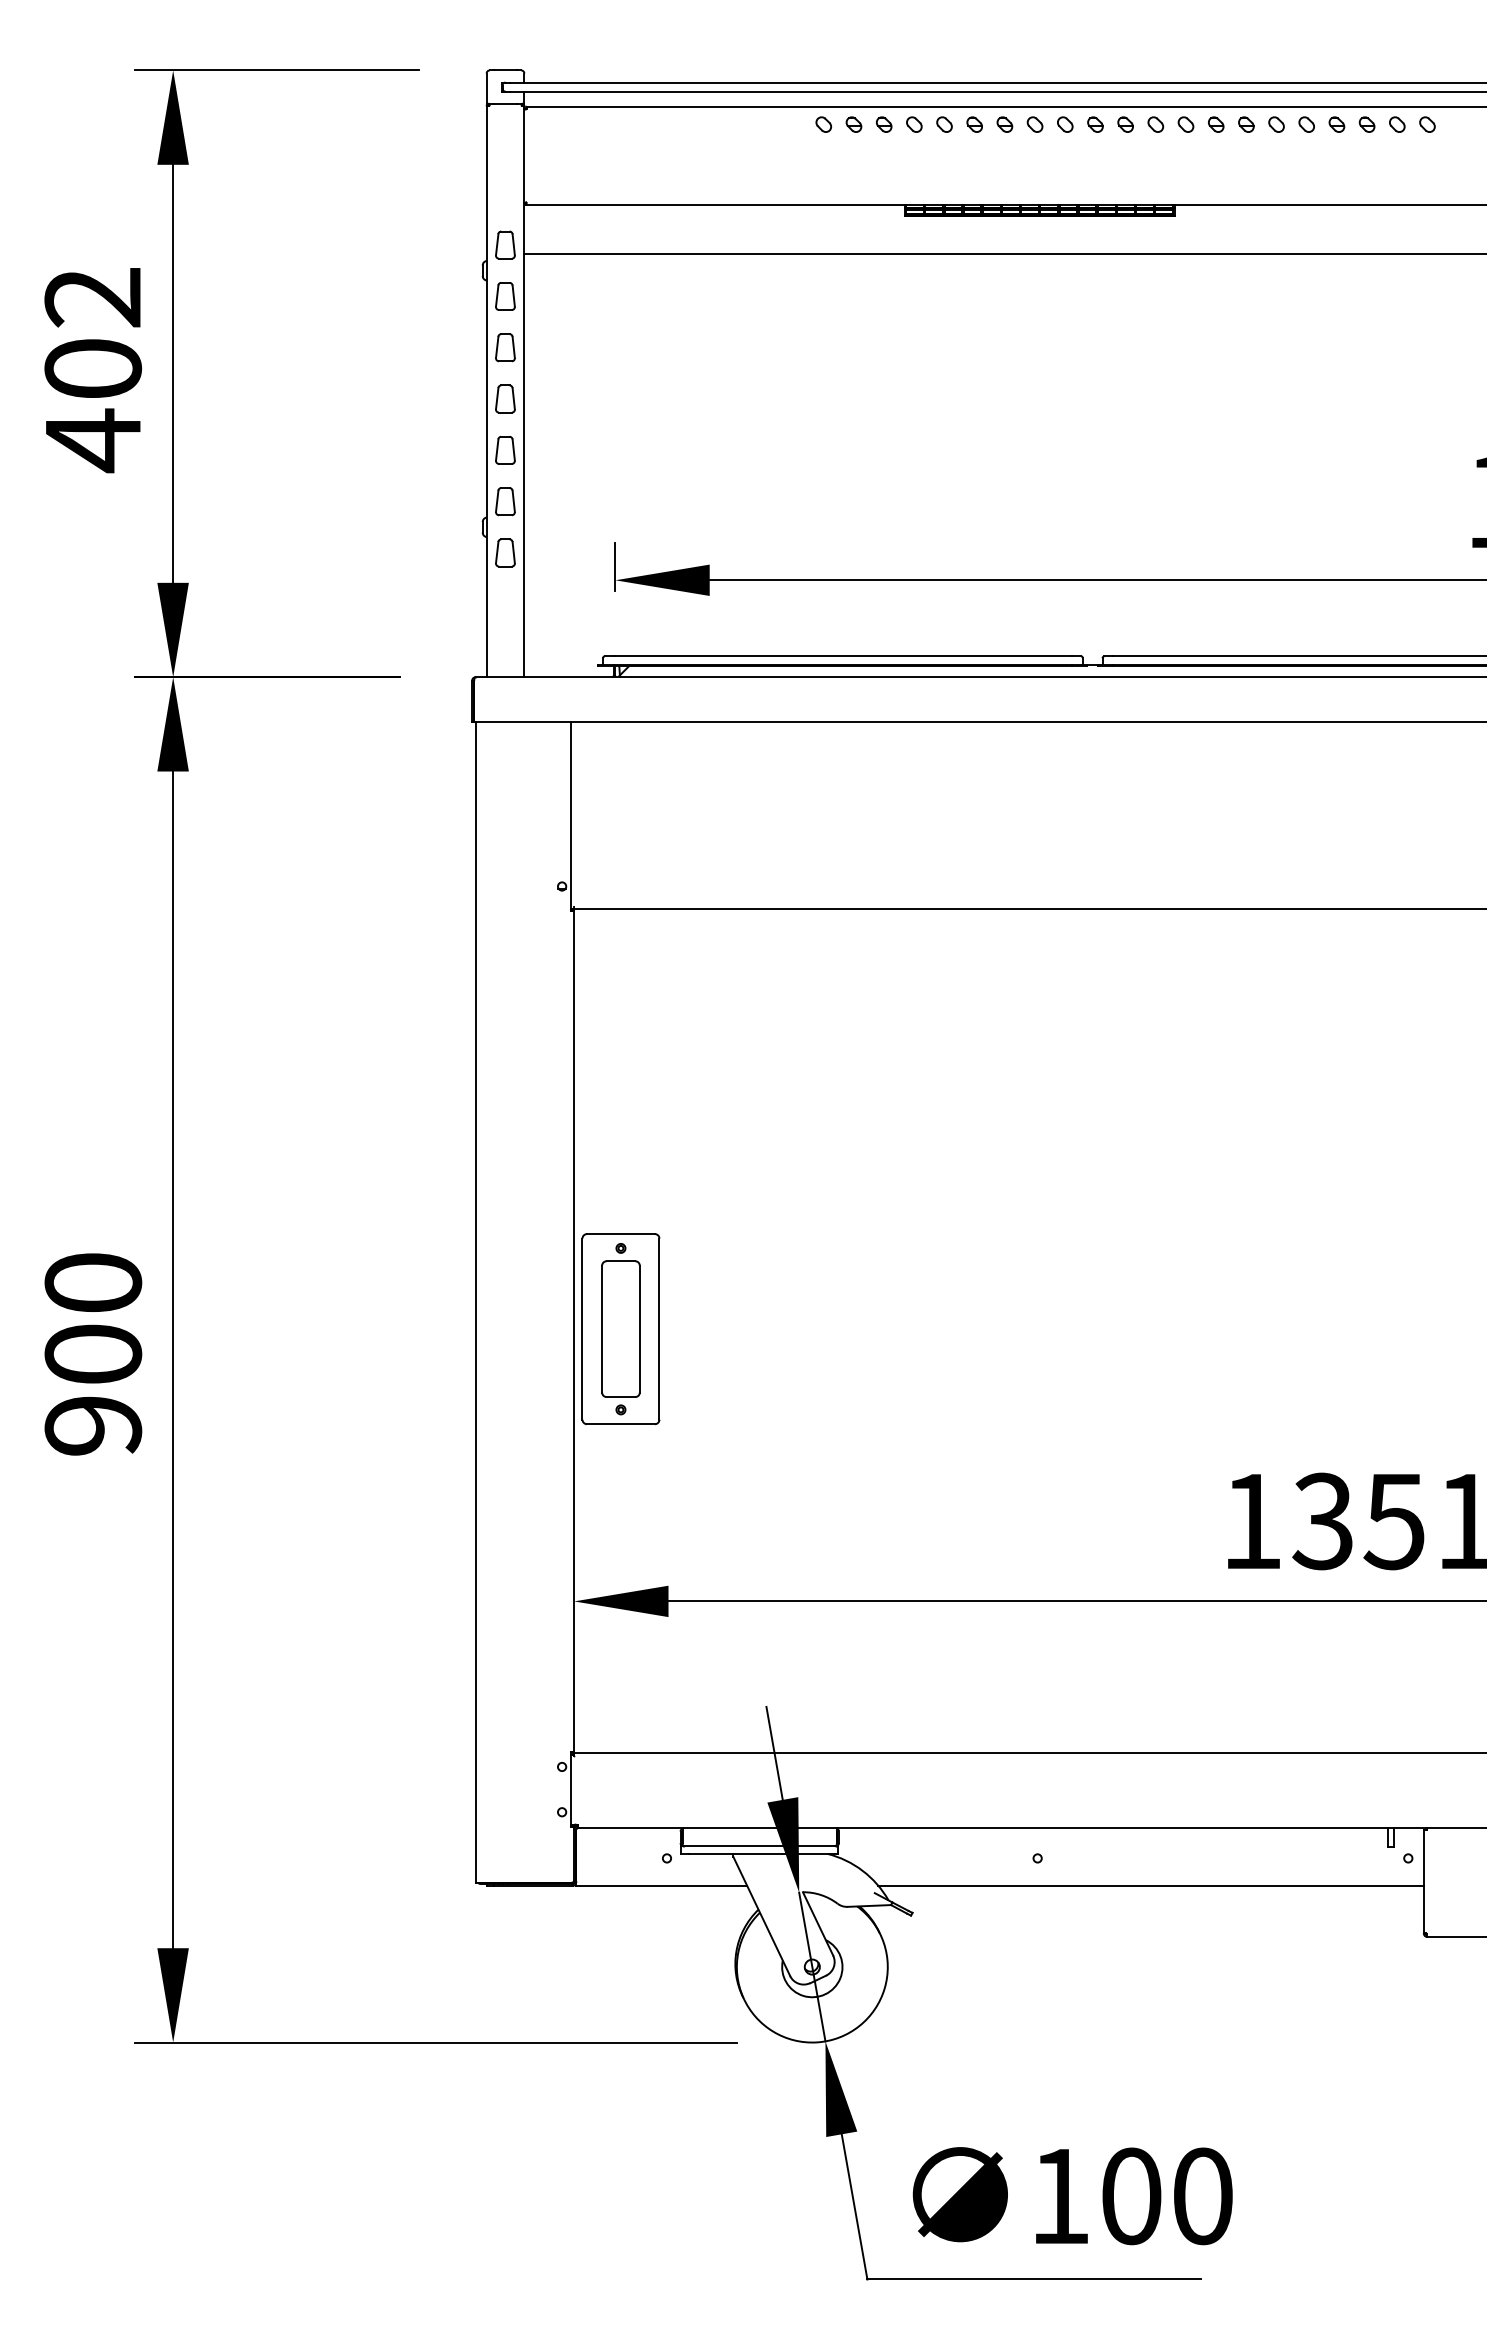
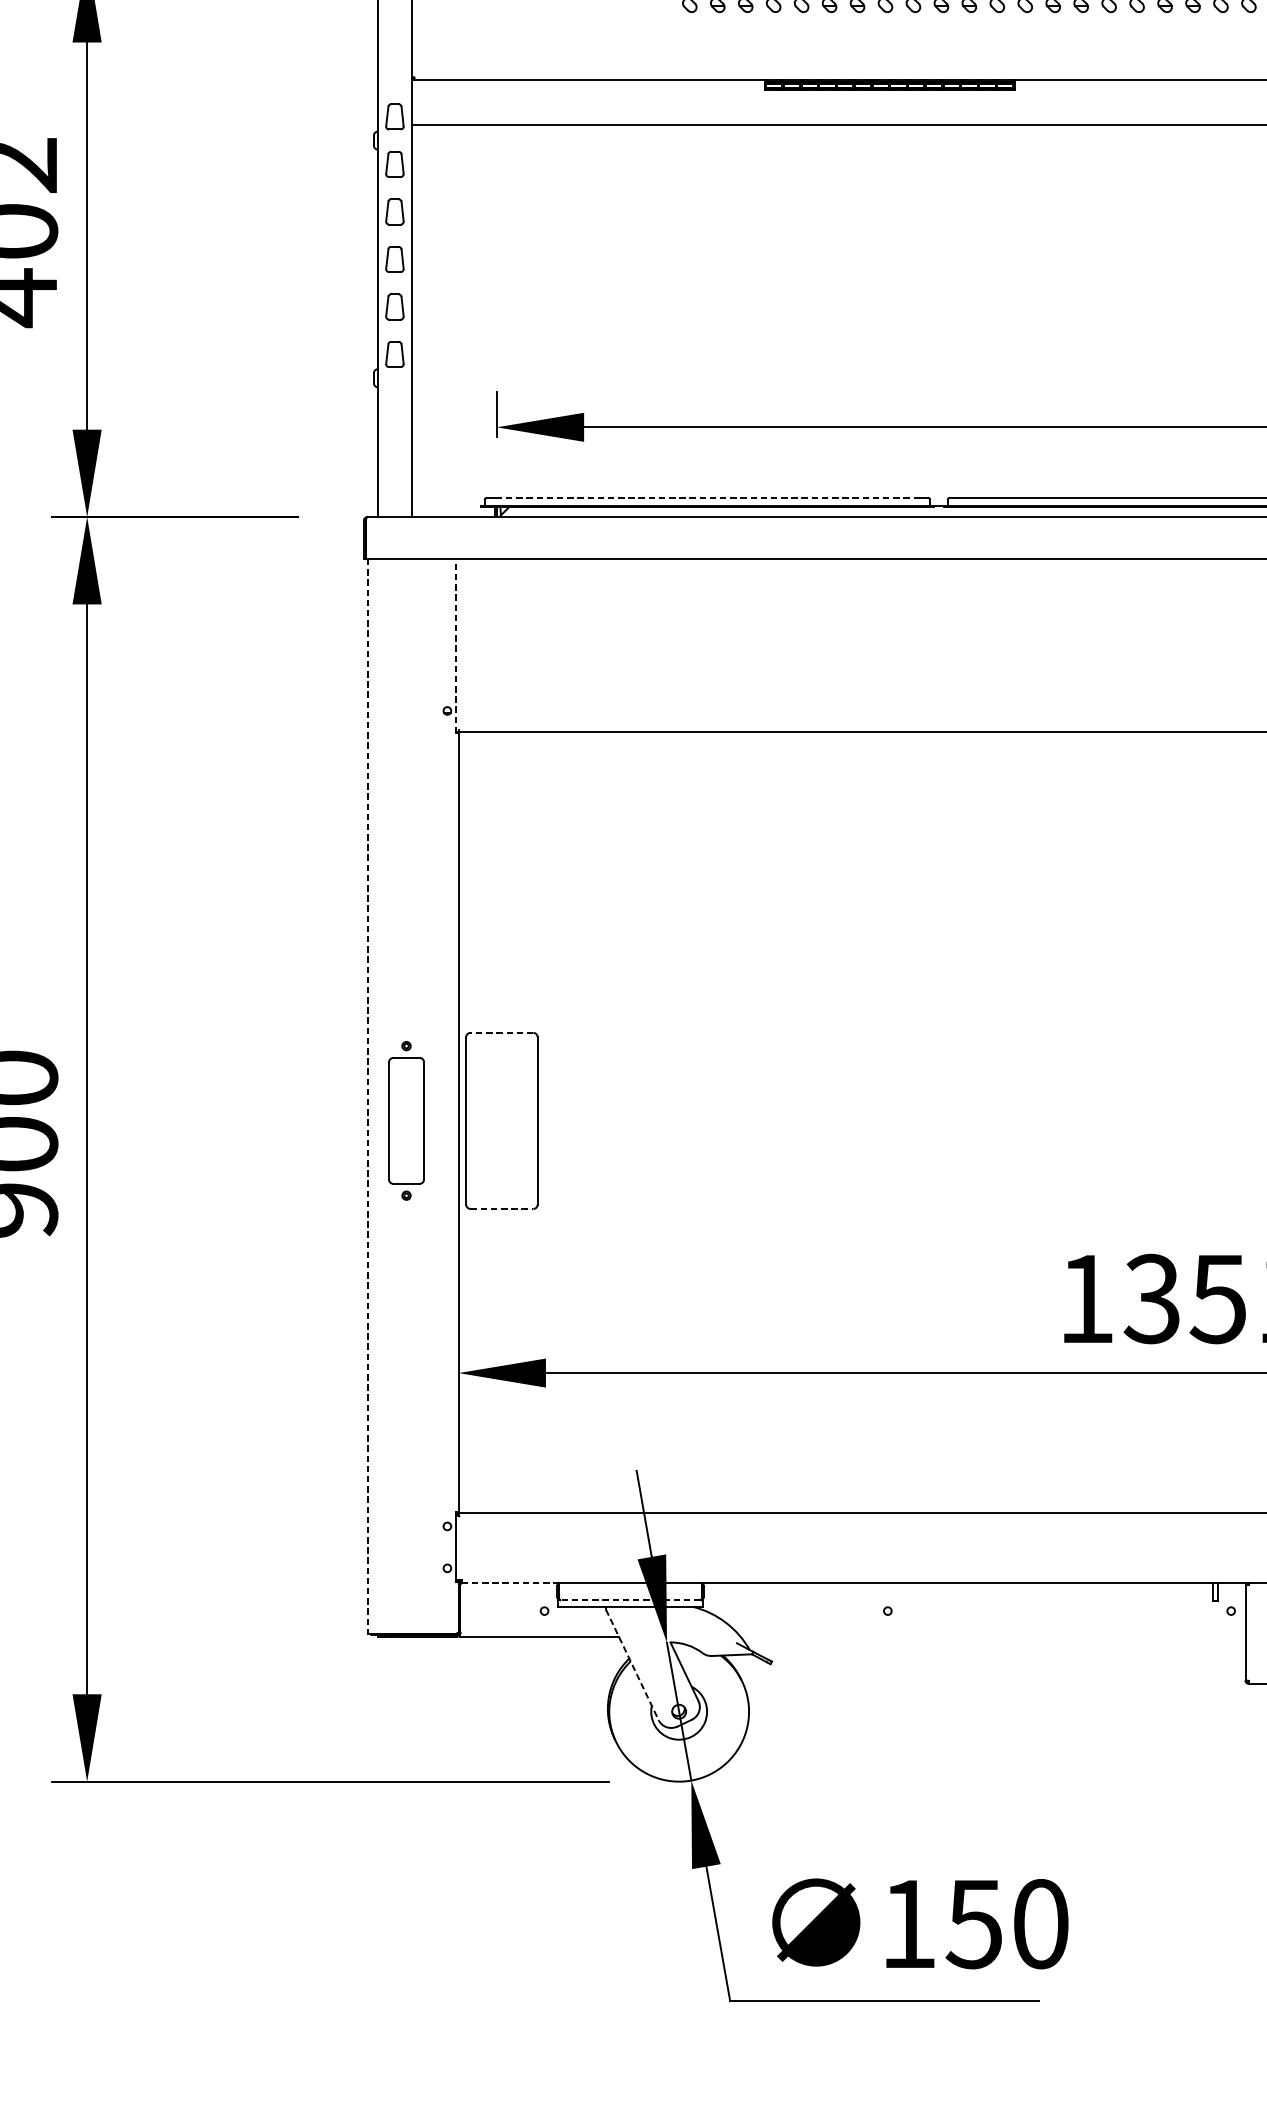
part: (505, 552) -> (394, 401), removed
line: (842, 656) -> (707, 497), solid -> dashed
line: (571, 816) -> (456, 646), solid -> dashed
line: (620, 1234) -> (501, 1033), solid -> dashed
line: (476, 1303) -> (368, 1097), solid -> dashed
part: (620, 1329) -> (406, 1121), moved
line: (620, 1424) -> (501, 1209), solid -> dashed
line: (630, 1828) -> (510, 1583), solid -> dashed
line: (759, 1846) -> (630, 1600), solid -> dashed
line: (1150, 1885) -> (992, 1636), removed
line: (761, 1916) -> (632, 1664), solid -> dashed
text: (1130, 2196) -> (973, 1924), 100 -> 150

